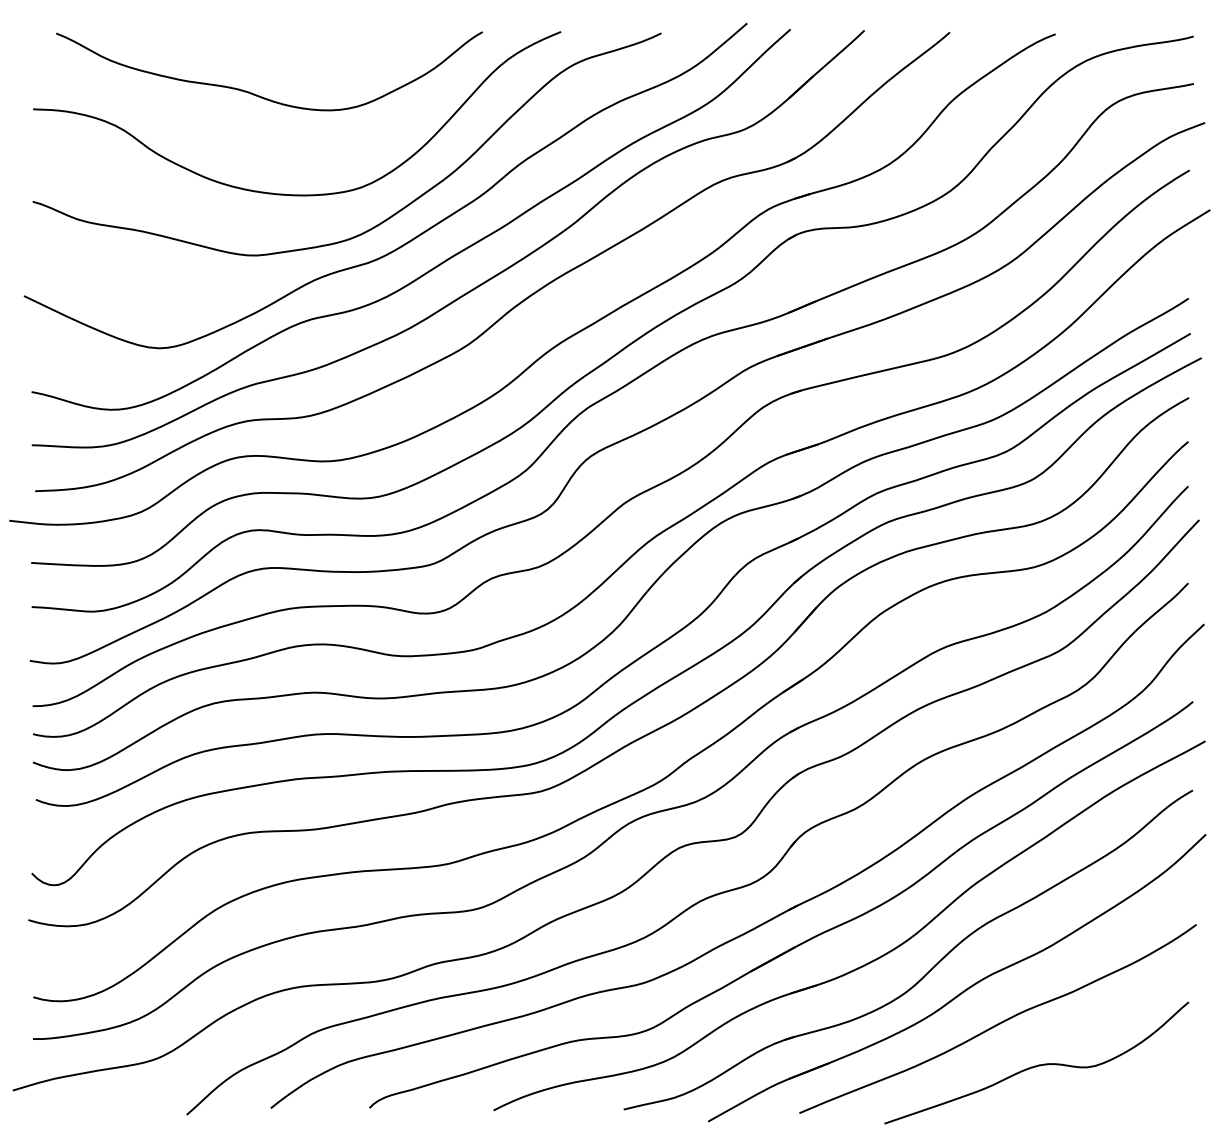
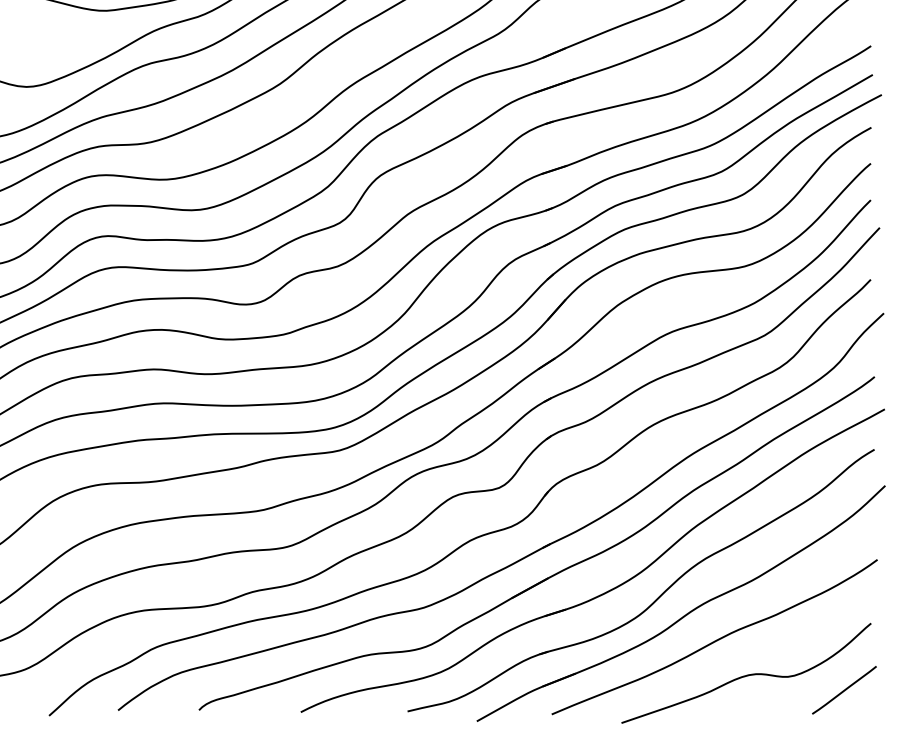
line: (1155, 1083) -> (843, 690), added

